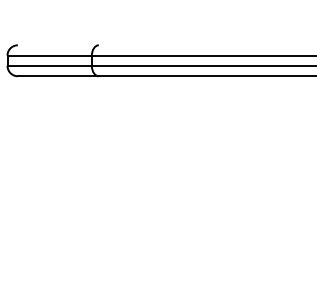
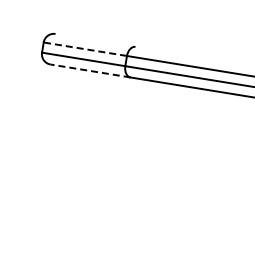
line: (49, 55) -> (85, 49), solid -> dashed
line: (57, 76) -> (89, 71), solid -> dashed

